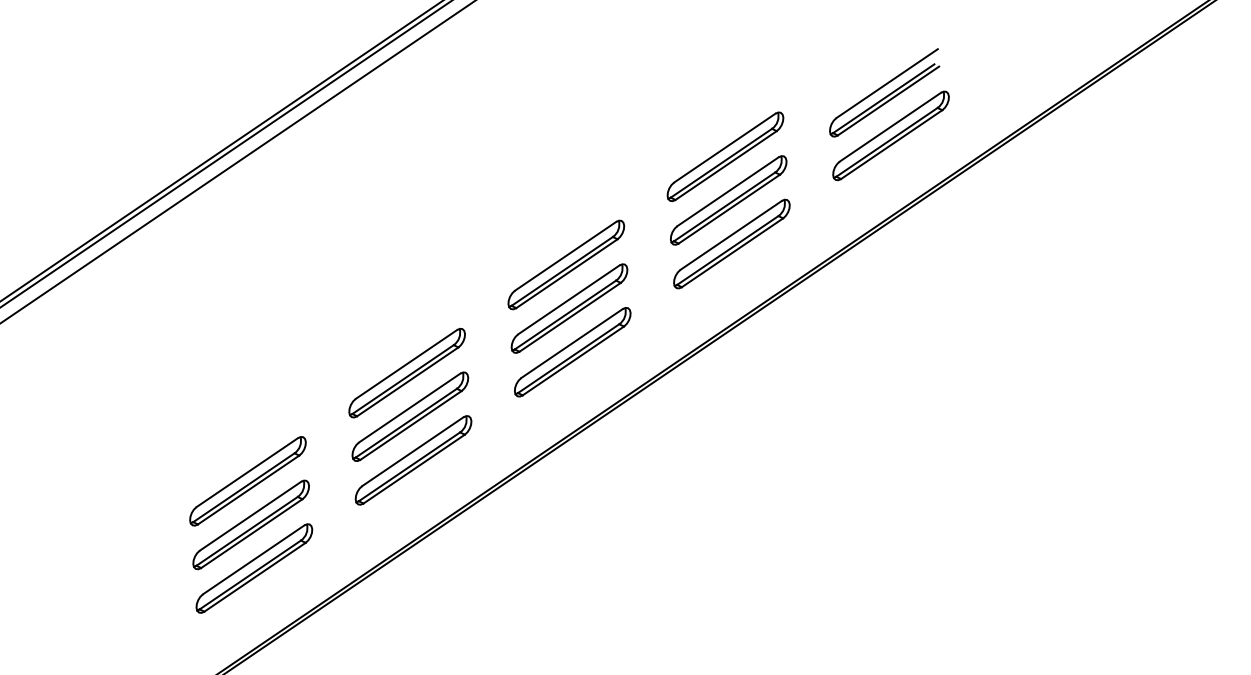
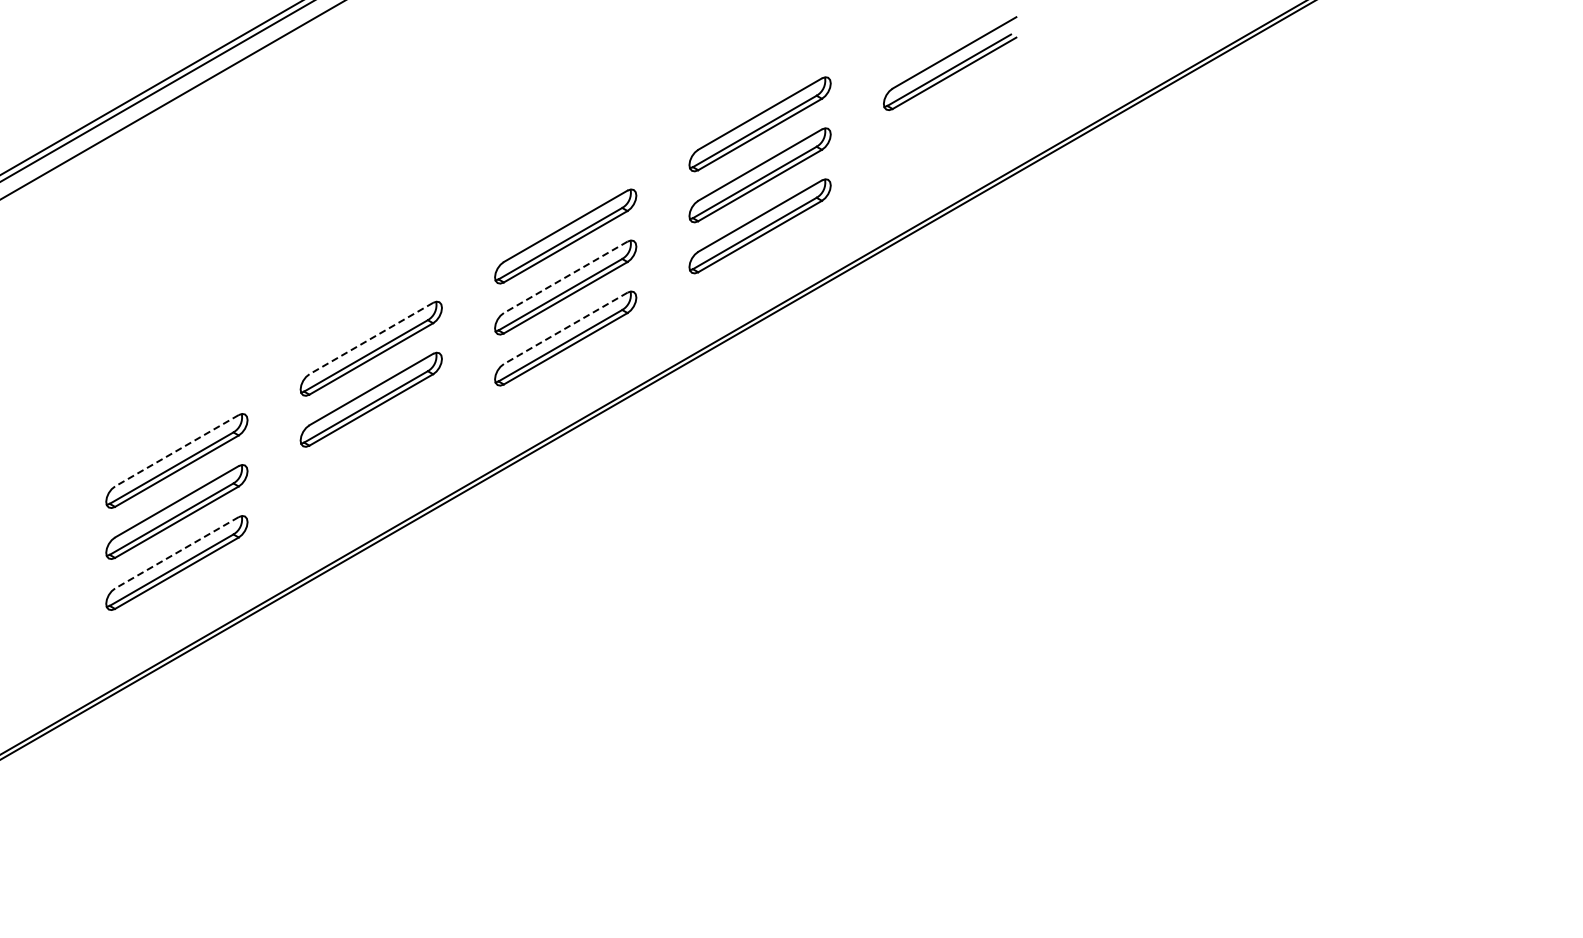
part: (891, 136) -> (954, 114), removed
line: (568, 300) -> (565, 277), solid -> dashed
line: (571, 343) -> (565, 328), solid -> dashed
line: (405, 364) -> (370, 338), solid -> dashed
part: (412, 460) -> (370, 450), removed
line: (247, 473) -> (176, 451), solid -> dashed
line: (253, 560) -> (176, 553), solid -> dashed

